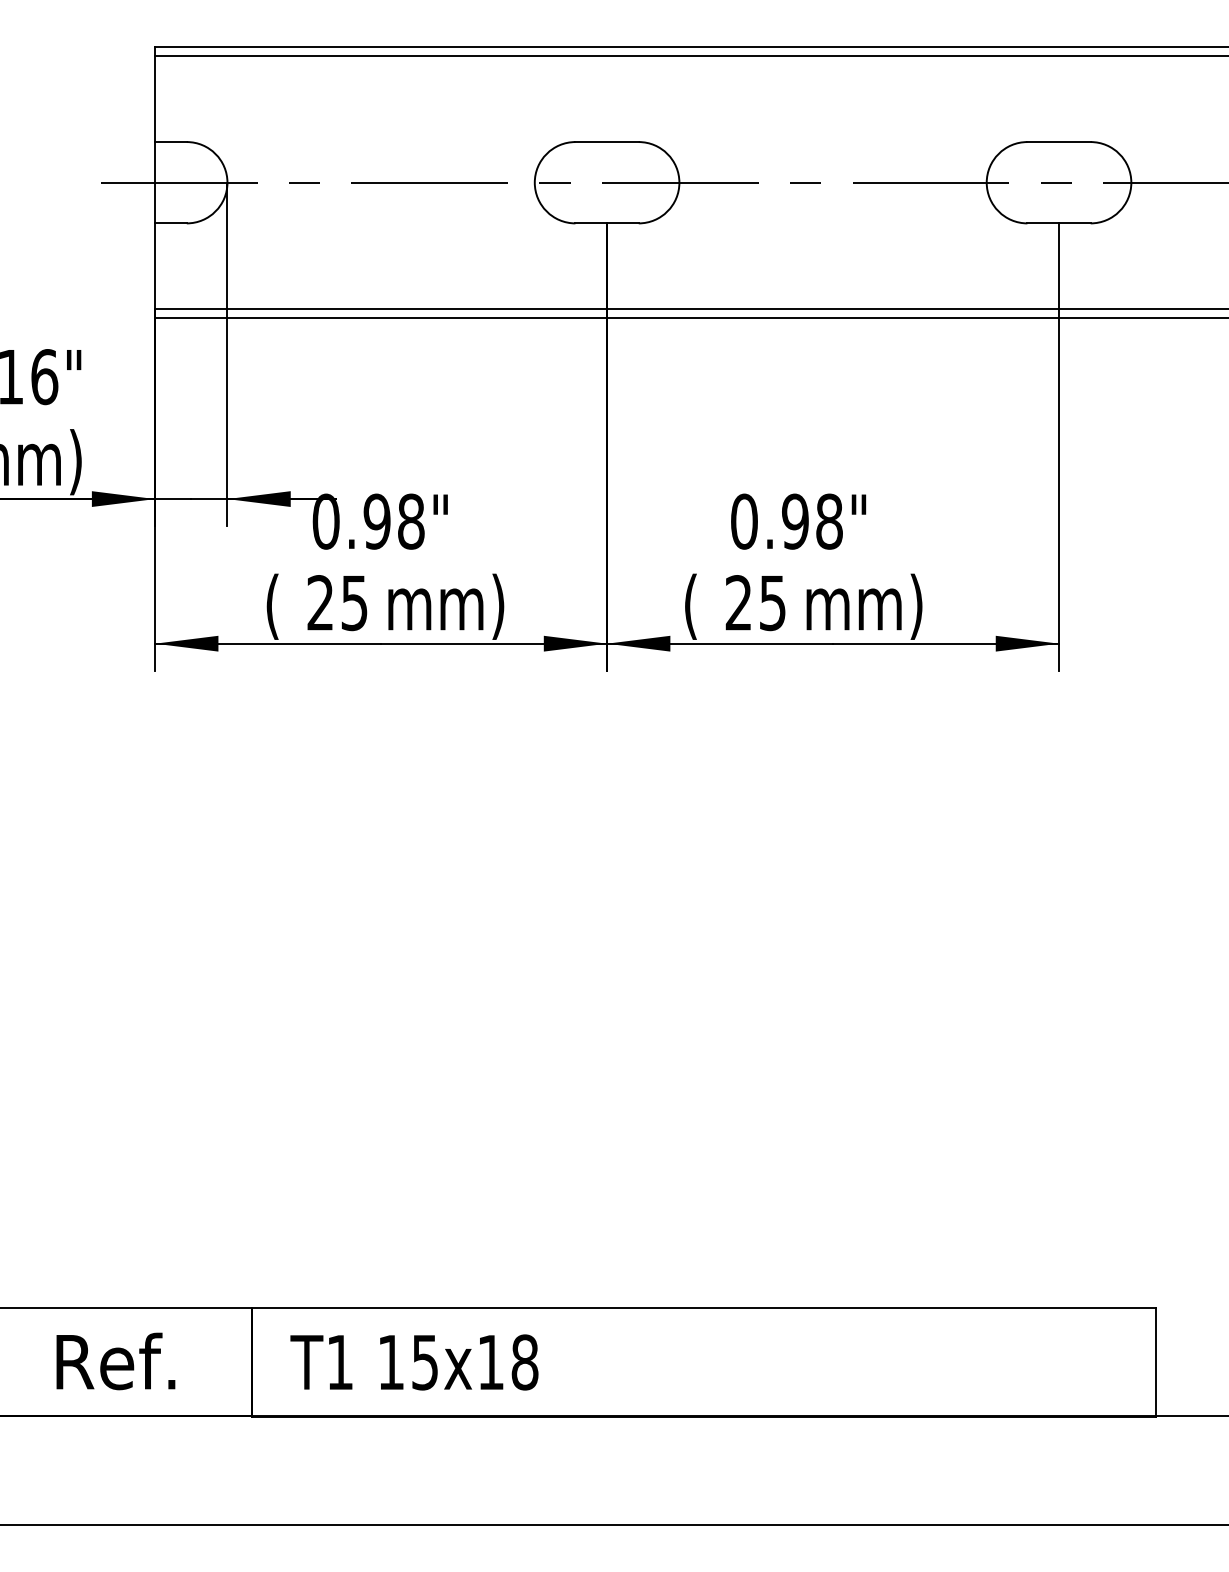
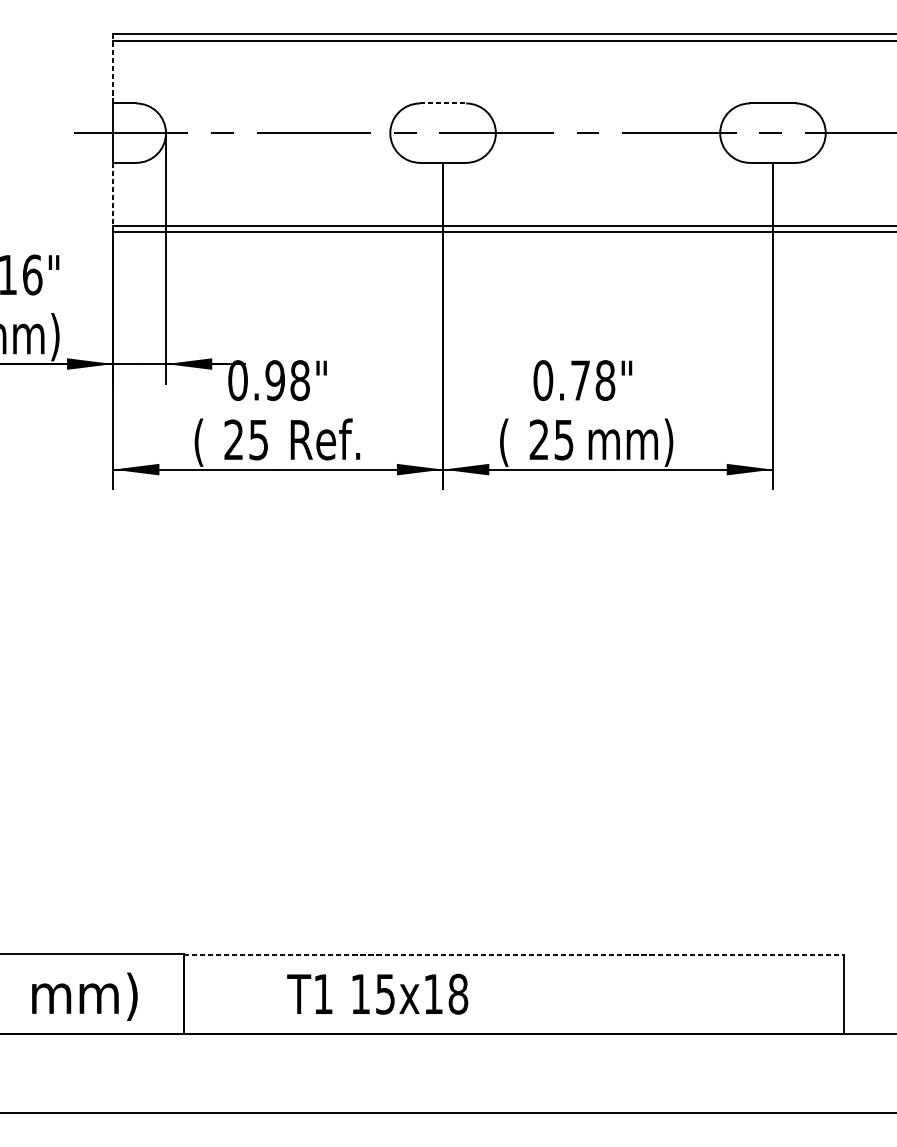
line: (155, 95) -> (113, 69), solid -> dashed
line: (607, 142) -> (443, 103), solid -> dashed
line: (155, 270) -> (113, 197), solid -> dashed
text: (795, 521) -> (580, 380), 0.98" -> 0.78"
text: (446, 606) -> (325, 442), mm) -> Ref.
line: (703, 1308) -> (513, 954), solid -> dashed
text: (414, 1362) -> (377, 994), moved
text: (116, 1365) -> (85, 996), Ref. -> mm)

